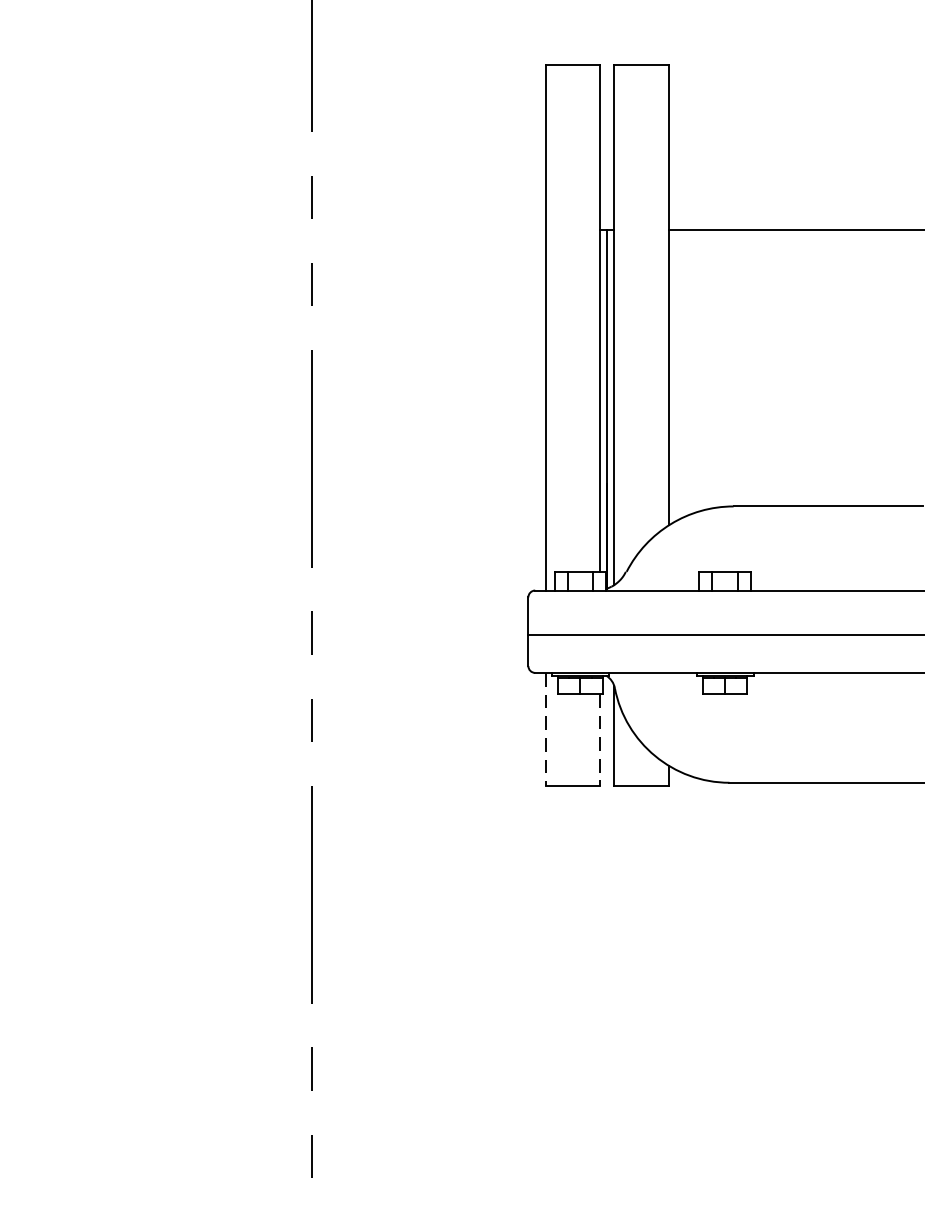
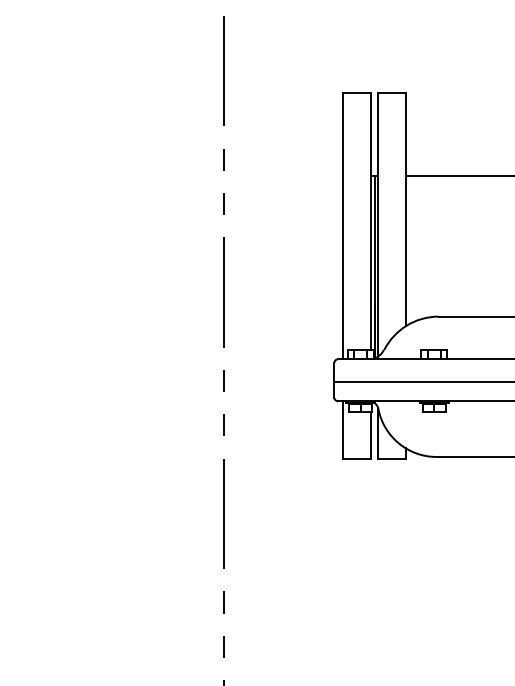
line: (546, 728) -> (343, 429), dashed -> solid
line: (601, 740) -> (371, 435), dashed -> solid

